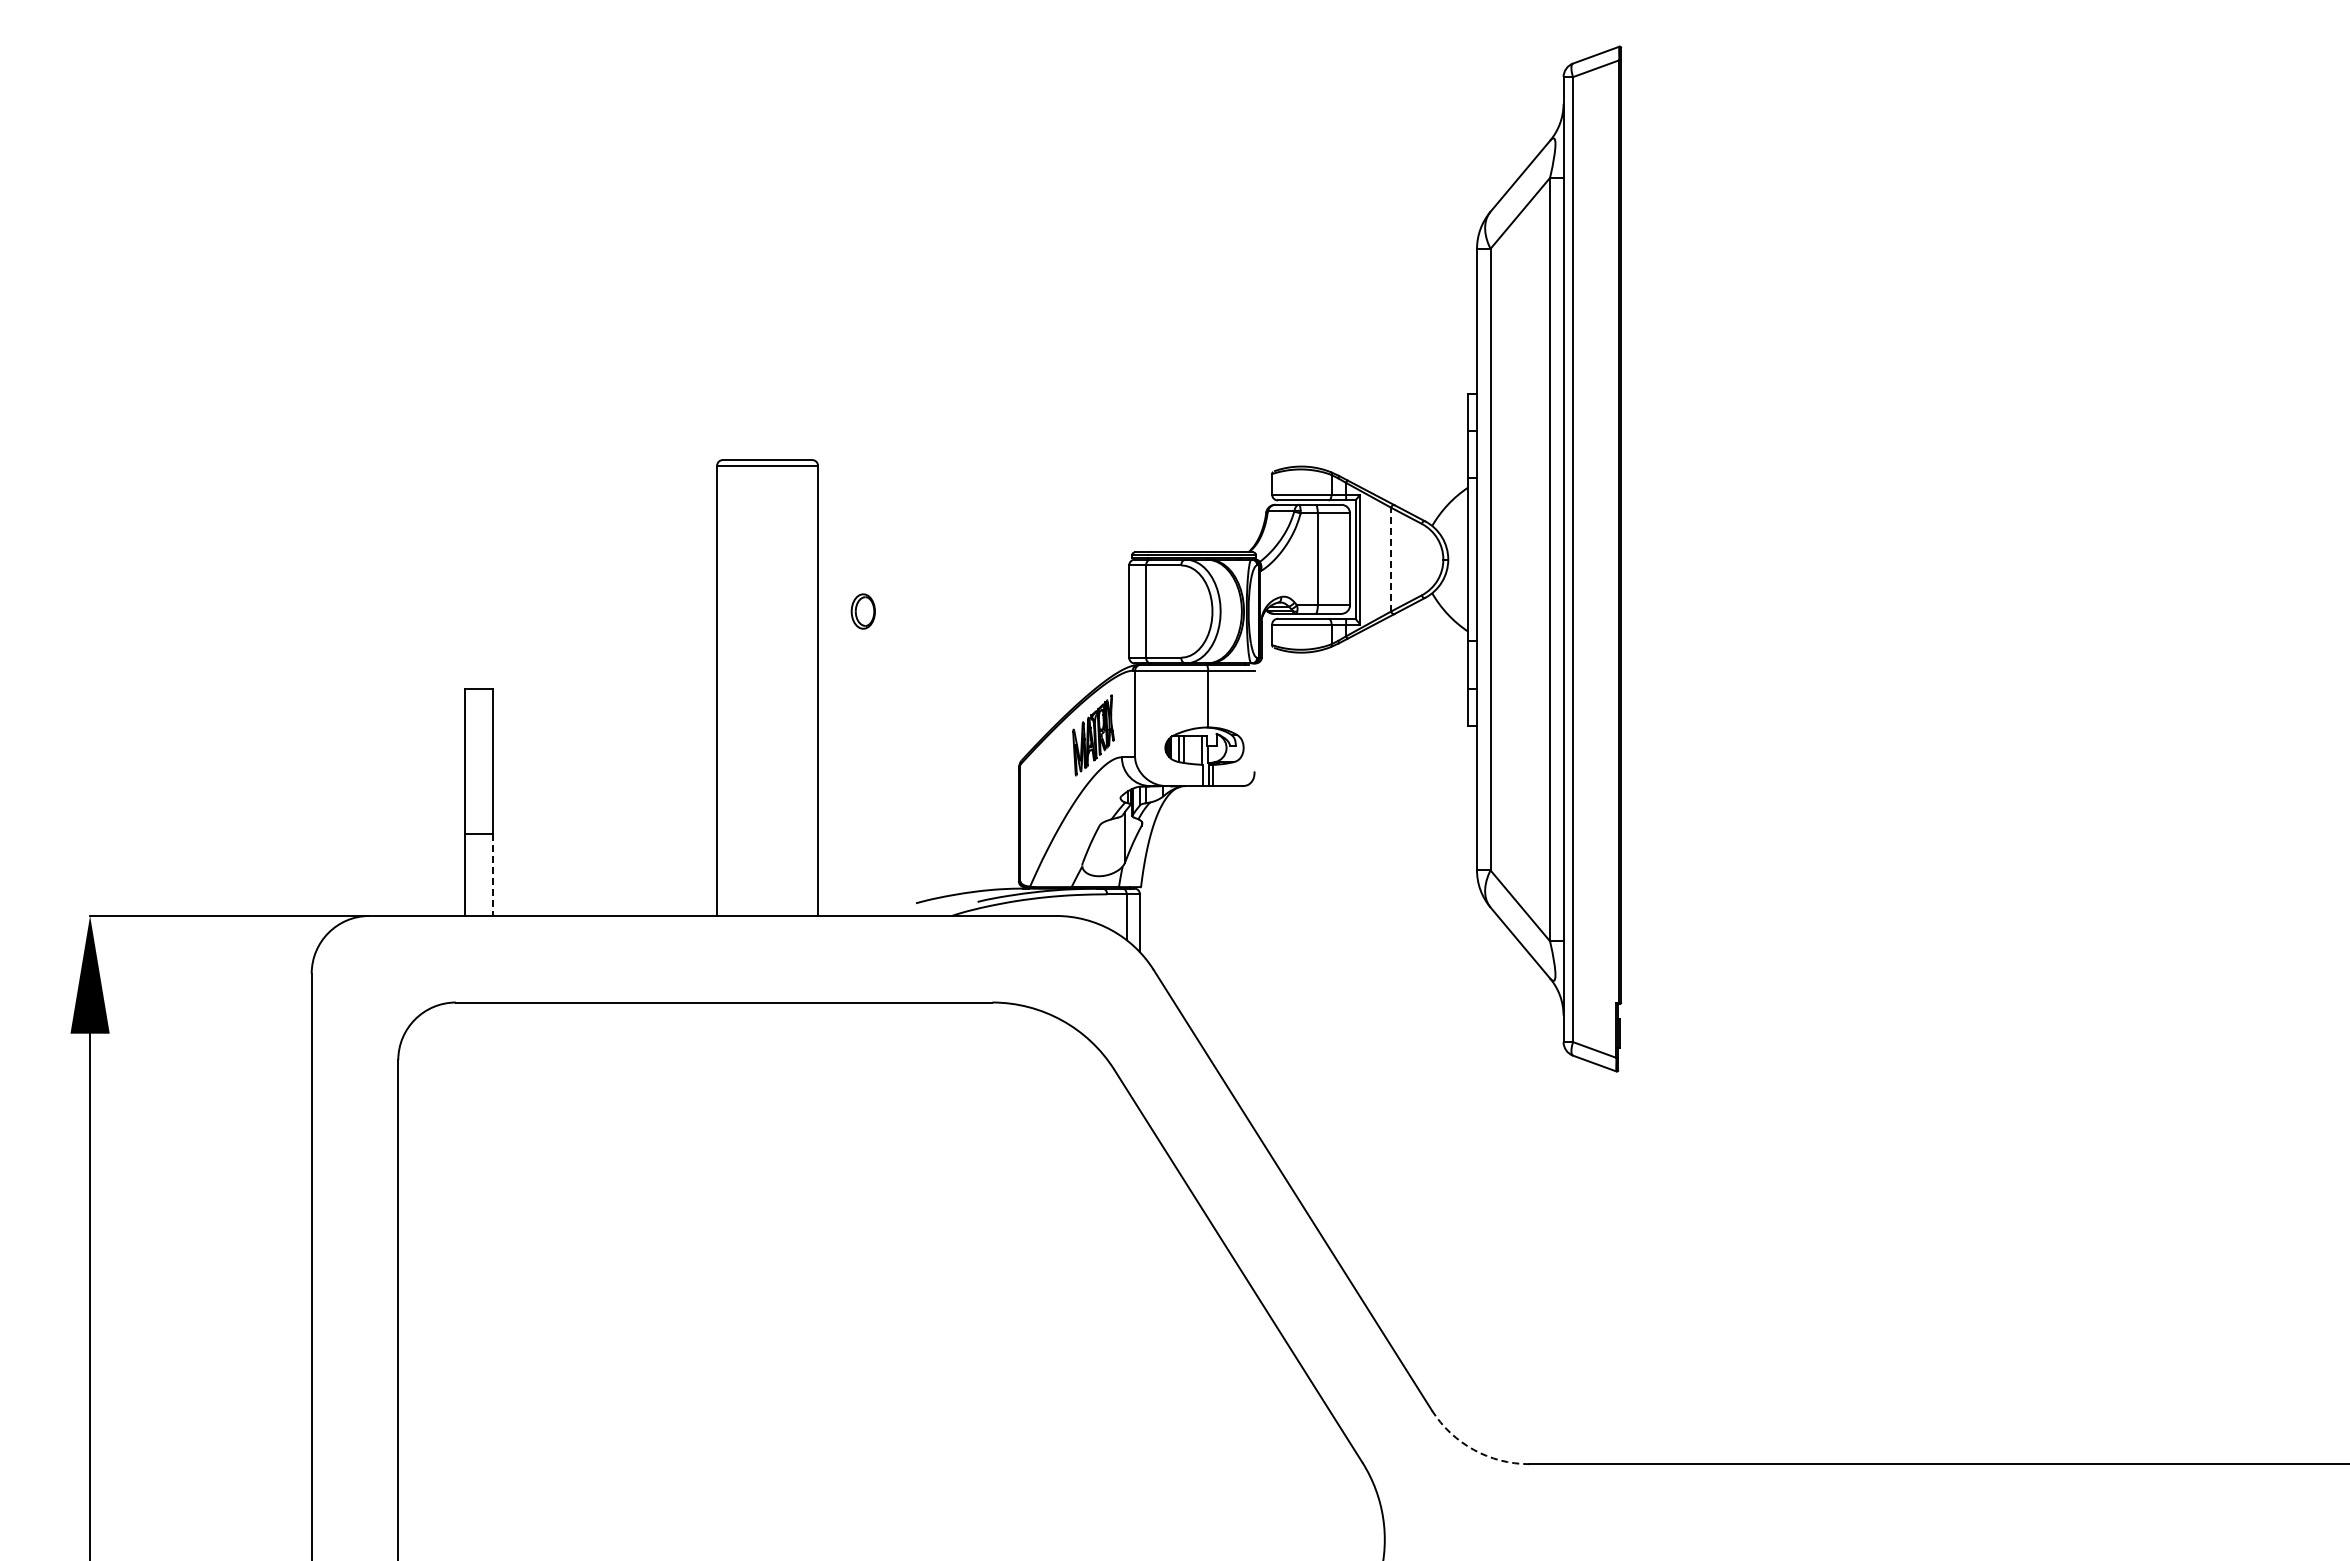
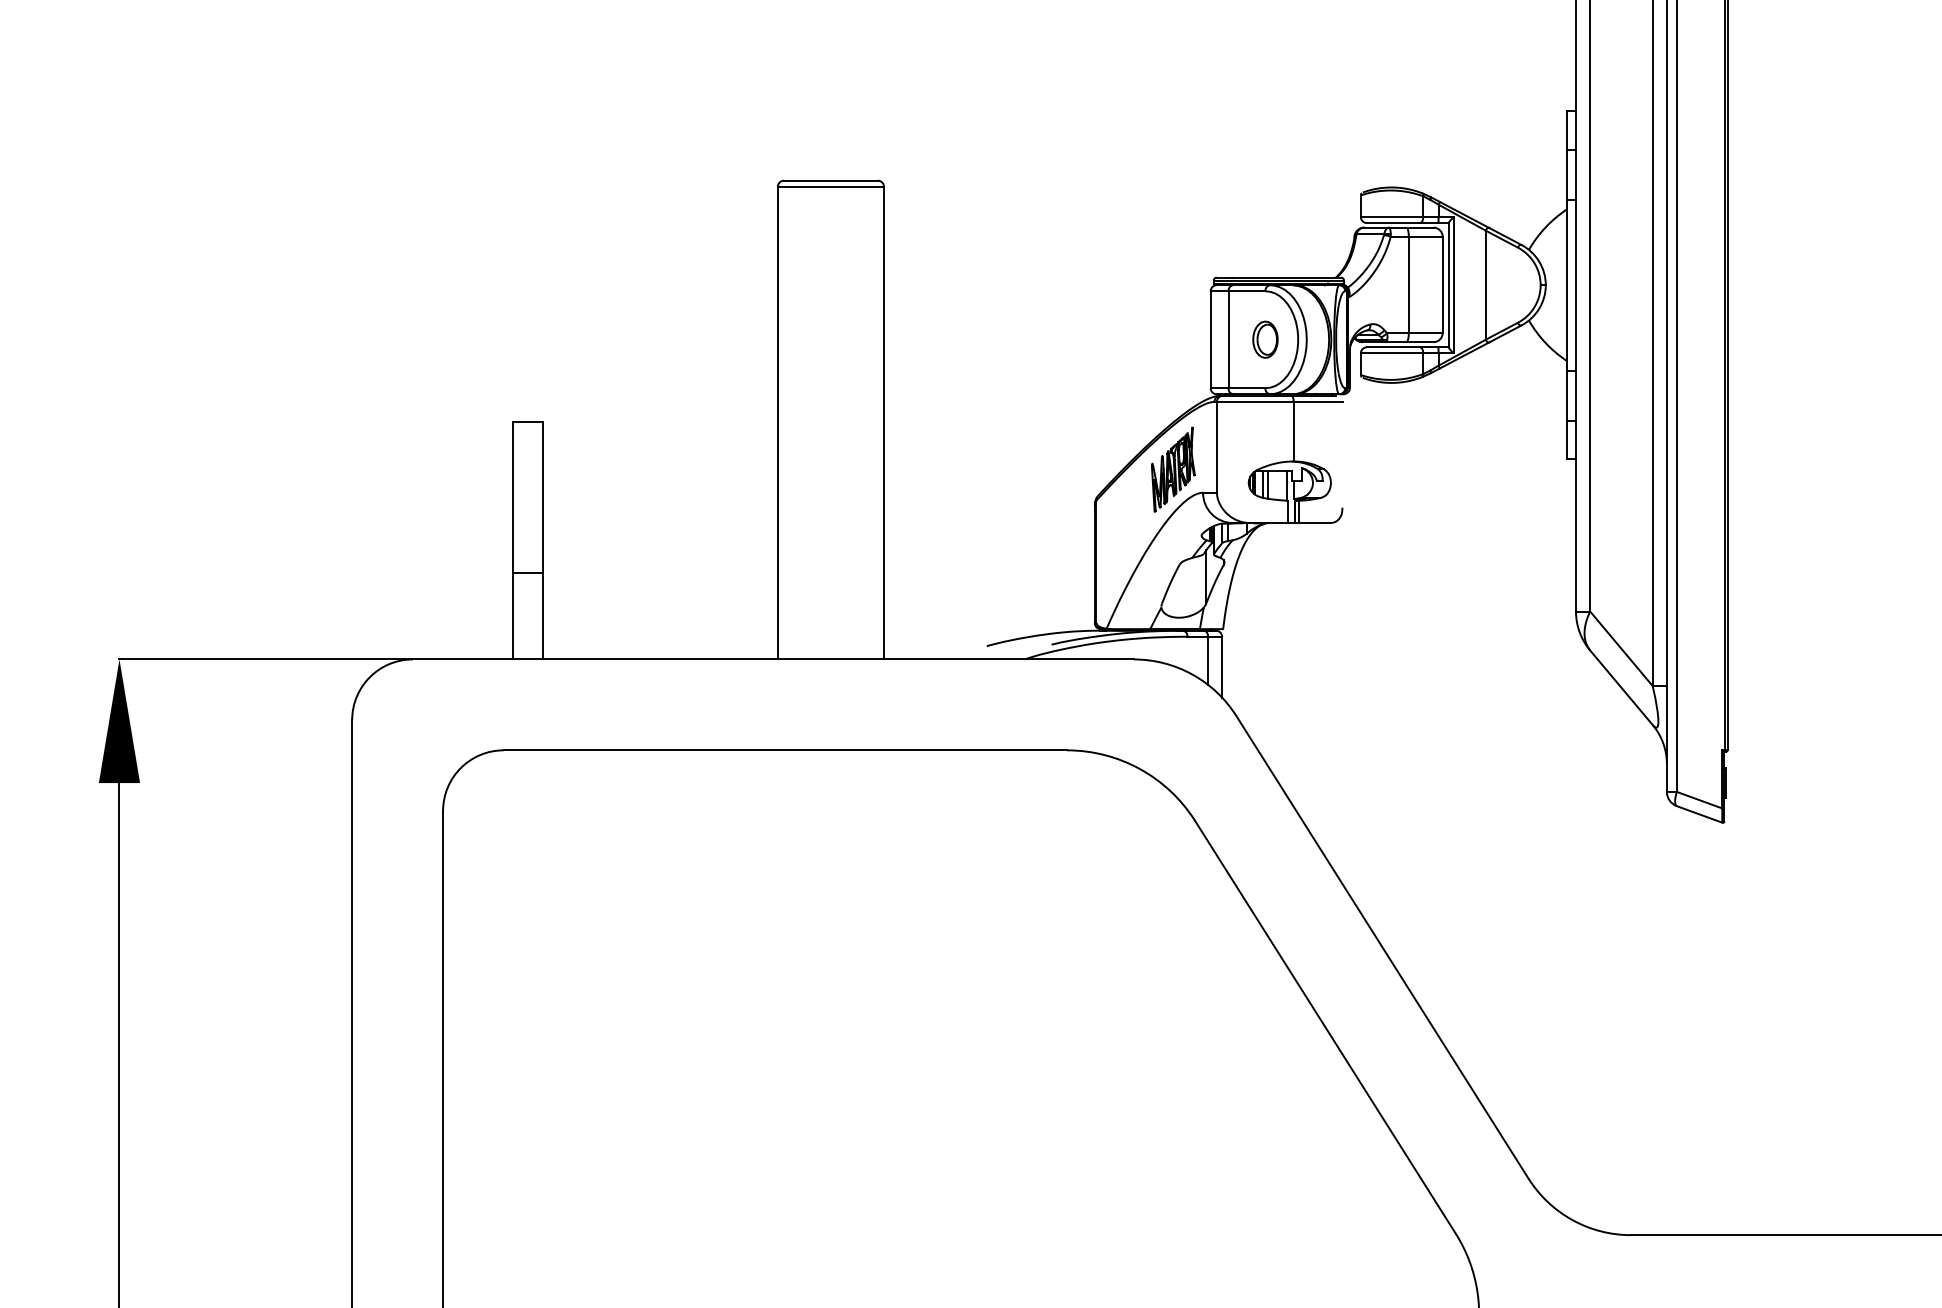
line: (1391, 559) -> (1486, 285), dashed -> solid
part: (862, 611) -> (1264, 339), moved
line: (493, 875) -> (543, 616), dashed -> solid
arc: (1473, 1449) -> (1572, 1219), dashed -> solid

